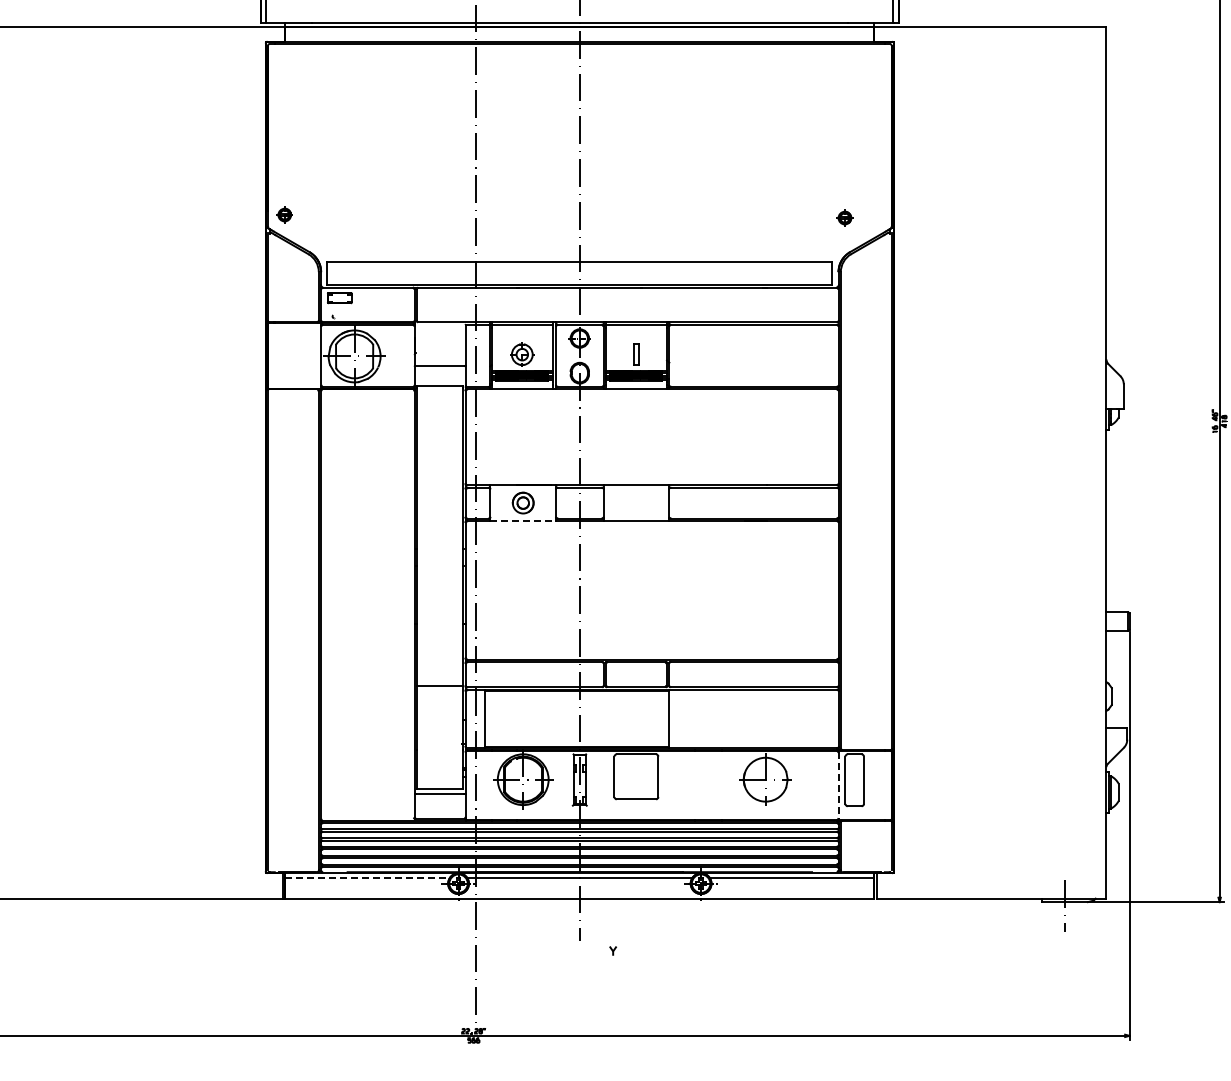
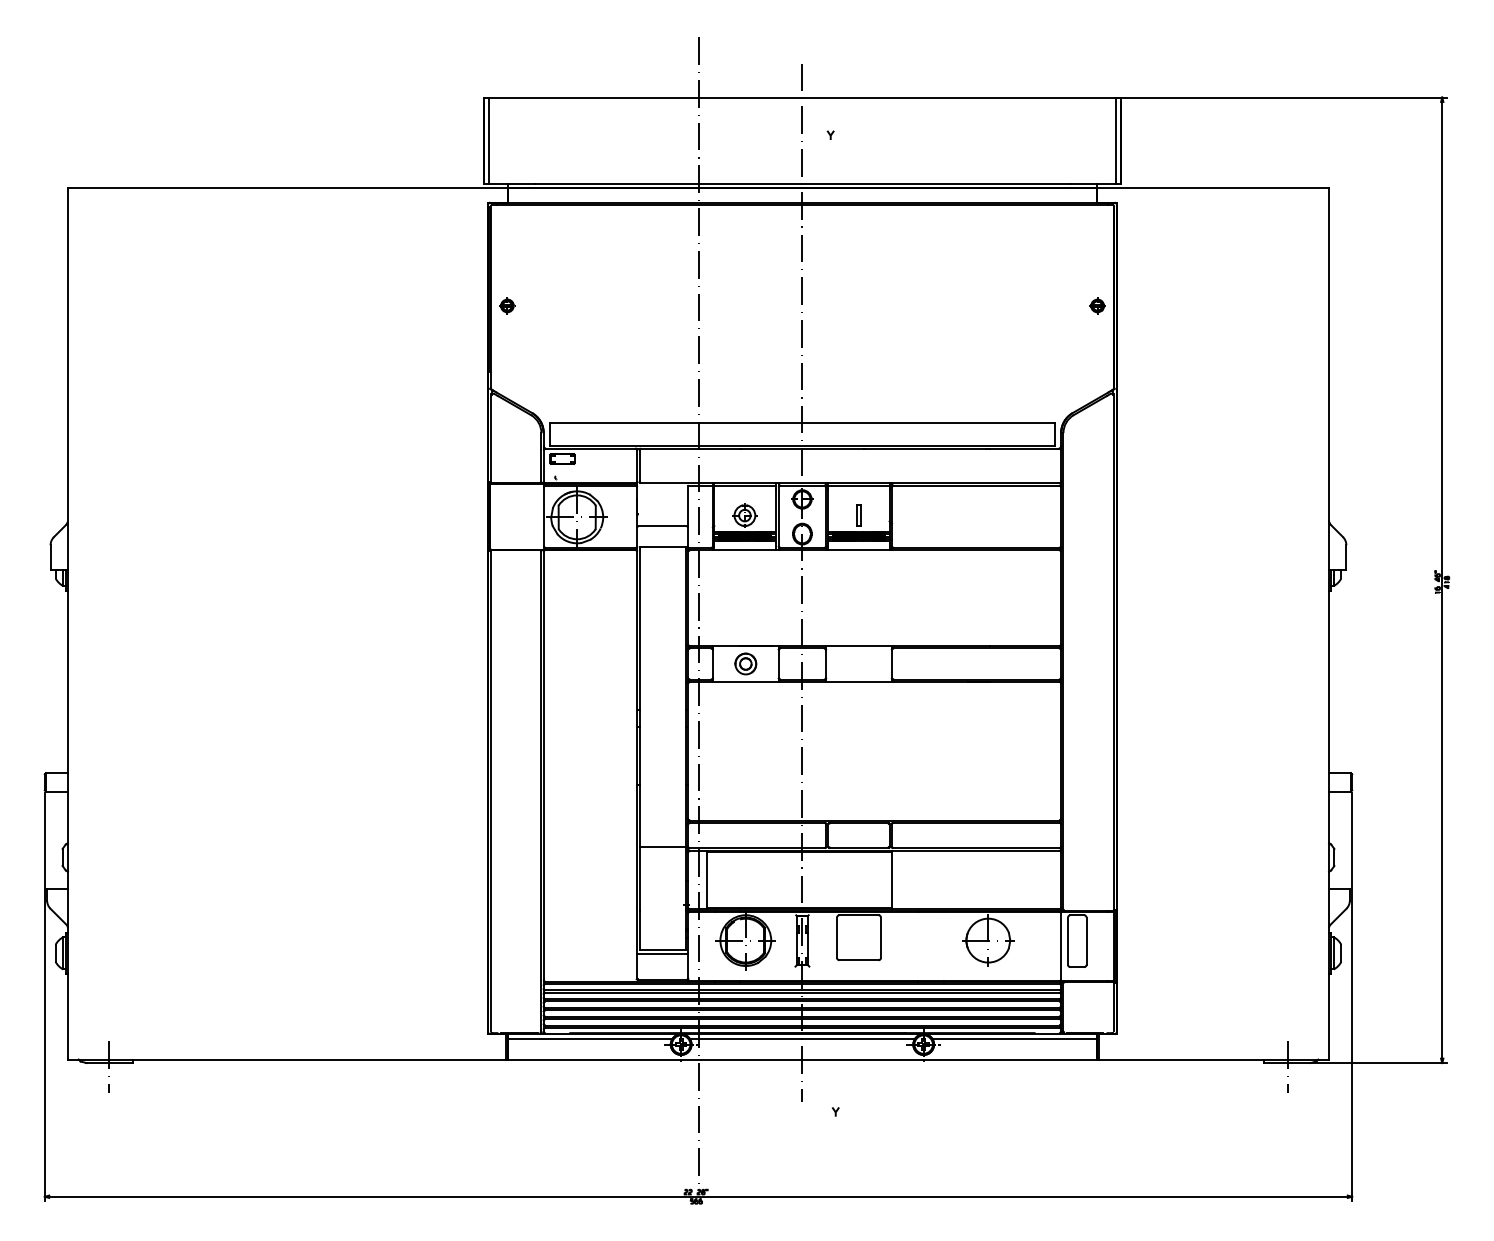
part: (284, 214) -> (507, 305), moved
part: (844, 217) -> (1097, 305), moved
line: (522, 520) -> (745, 681), dashed -> solid
line: (838, 785) -> (1061, 946), dashed -> solid
line: (367, 877) -> (590, 1038), dashed -> solid

